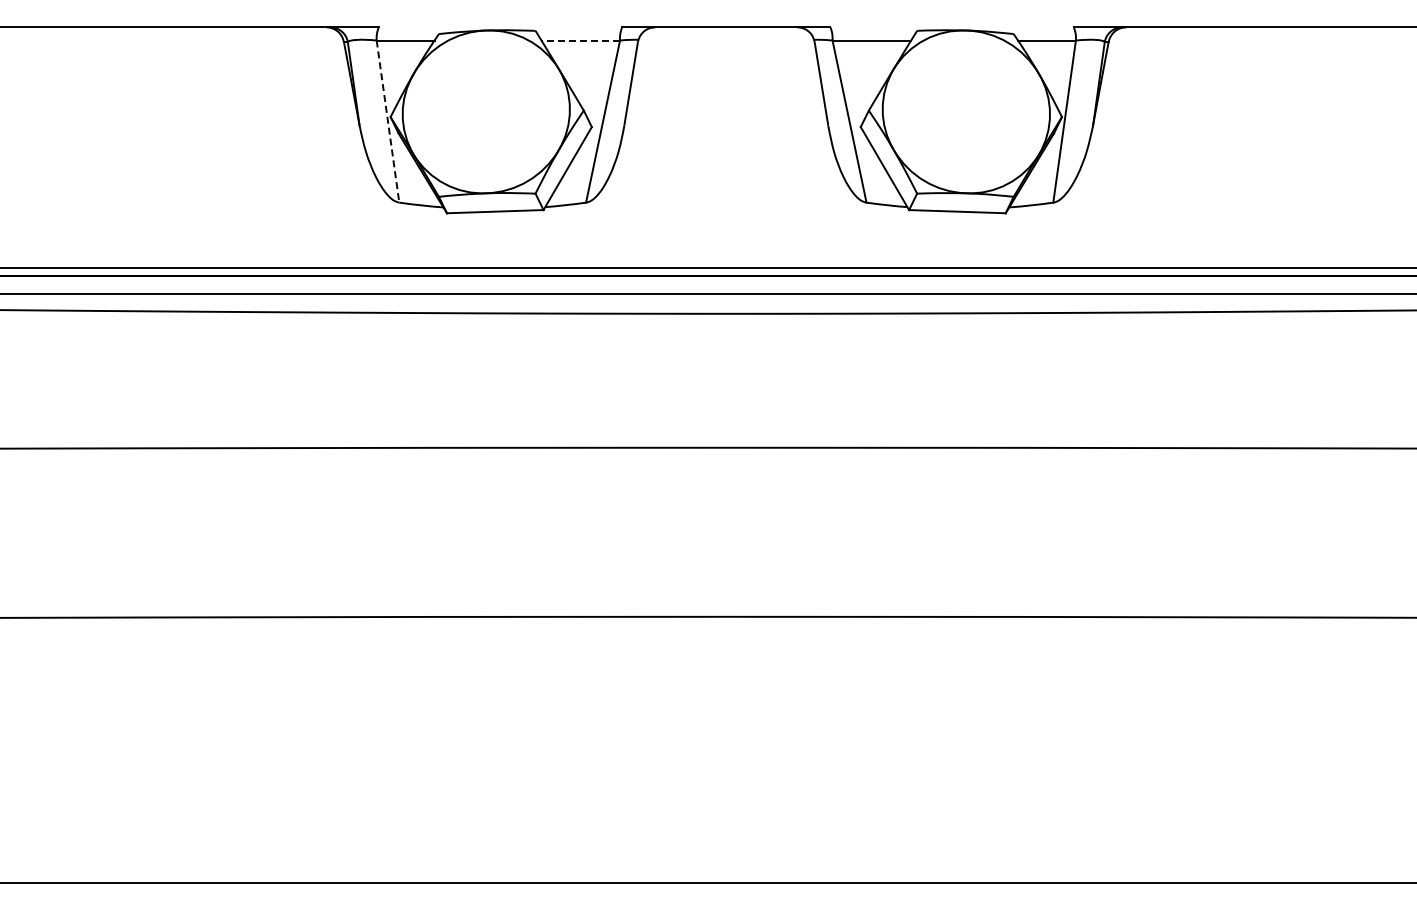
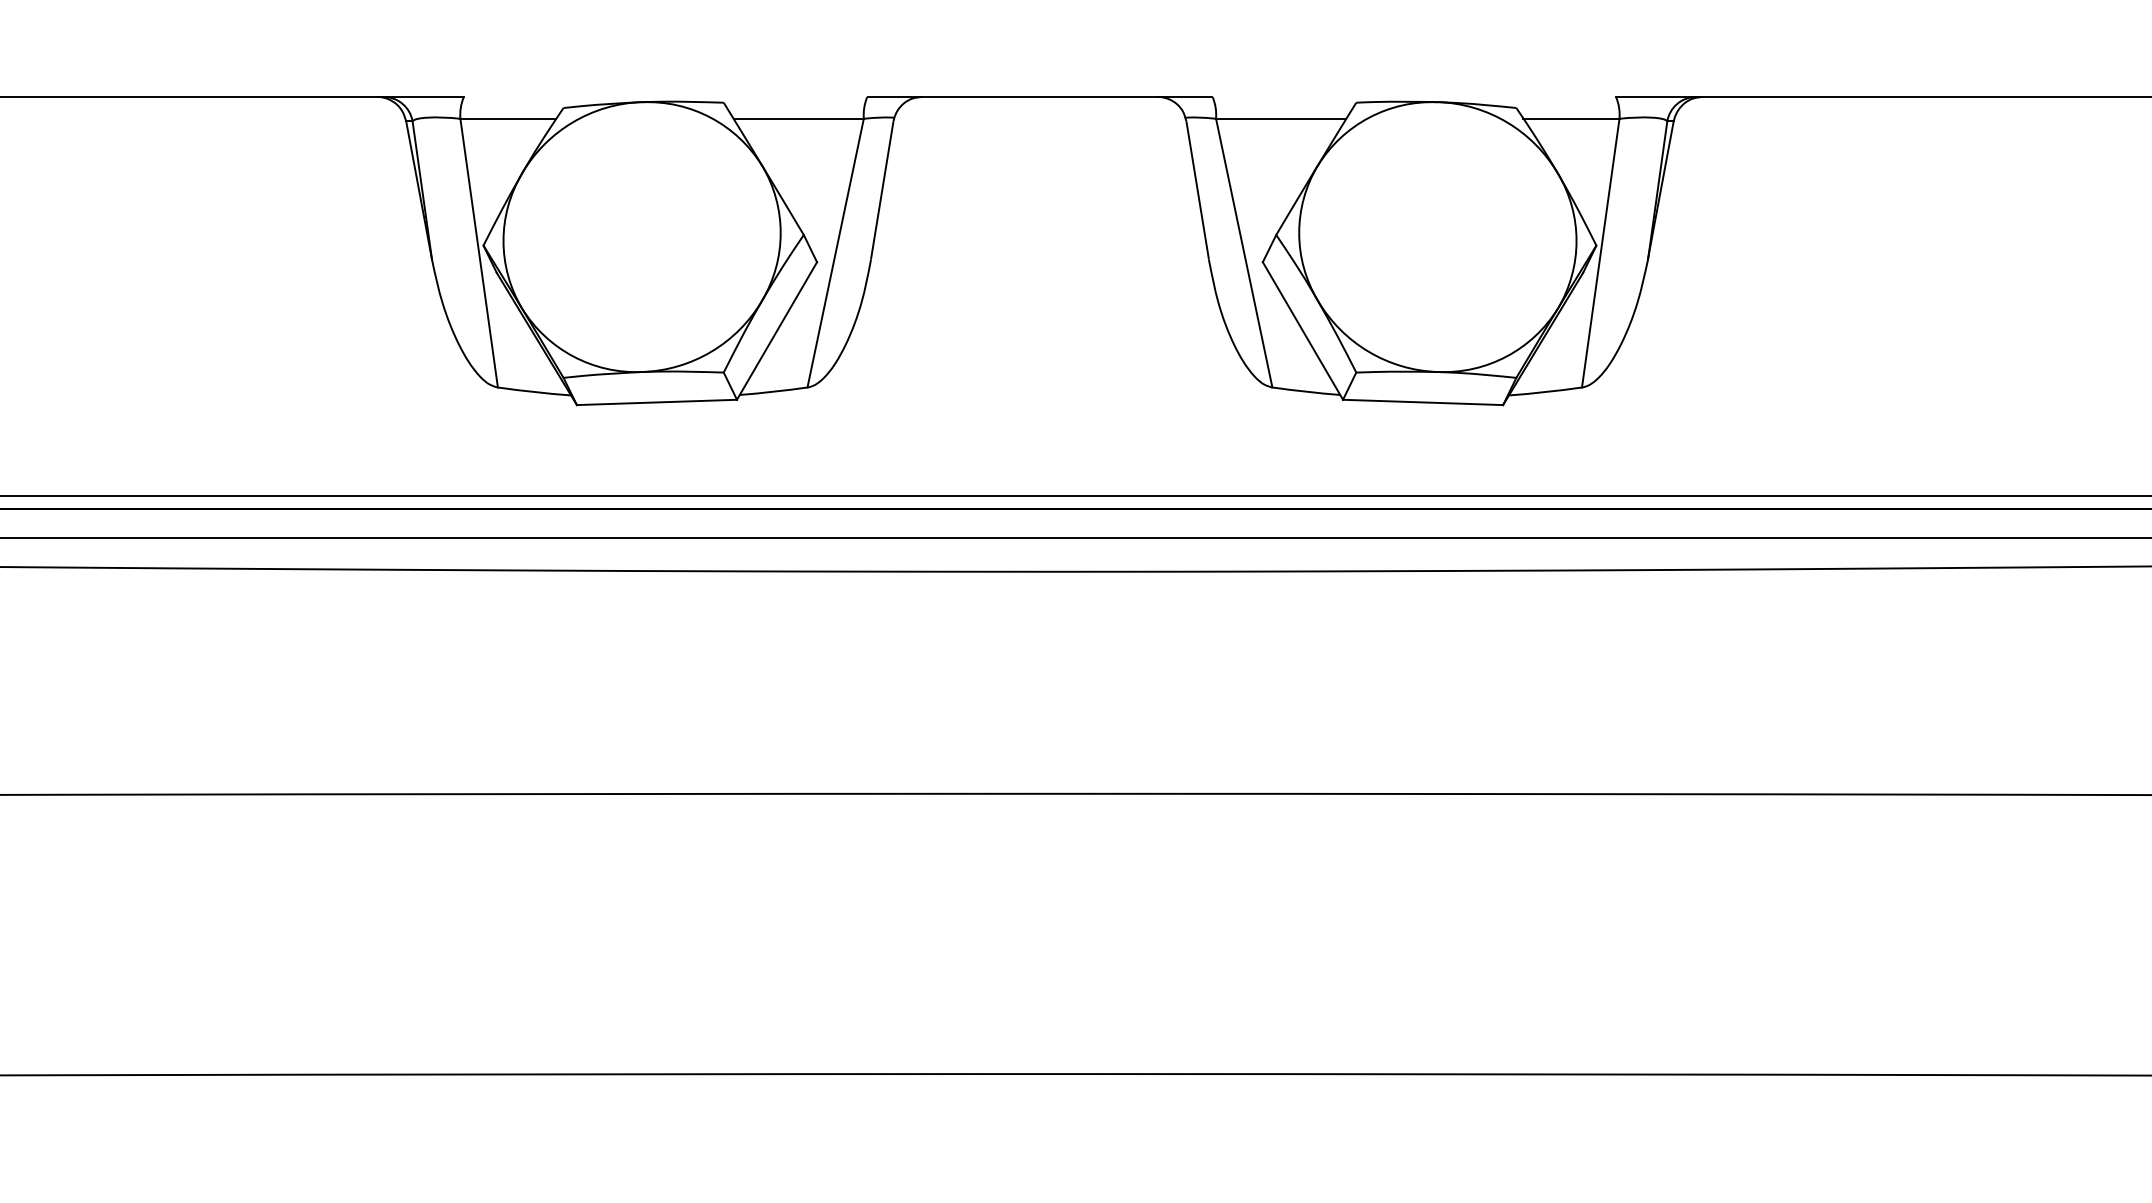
line: (580, 40) -> (798, 118), dashed -> solid
line: (388, 121) -> (479, 252), dashed -> solid

